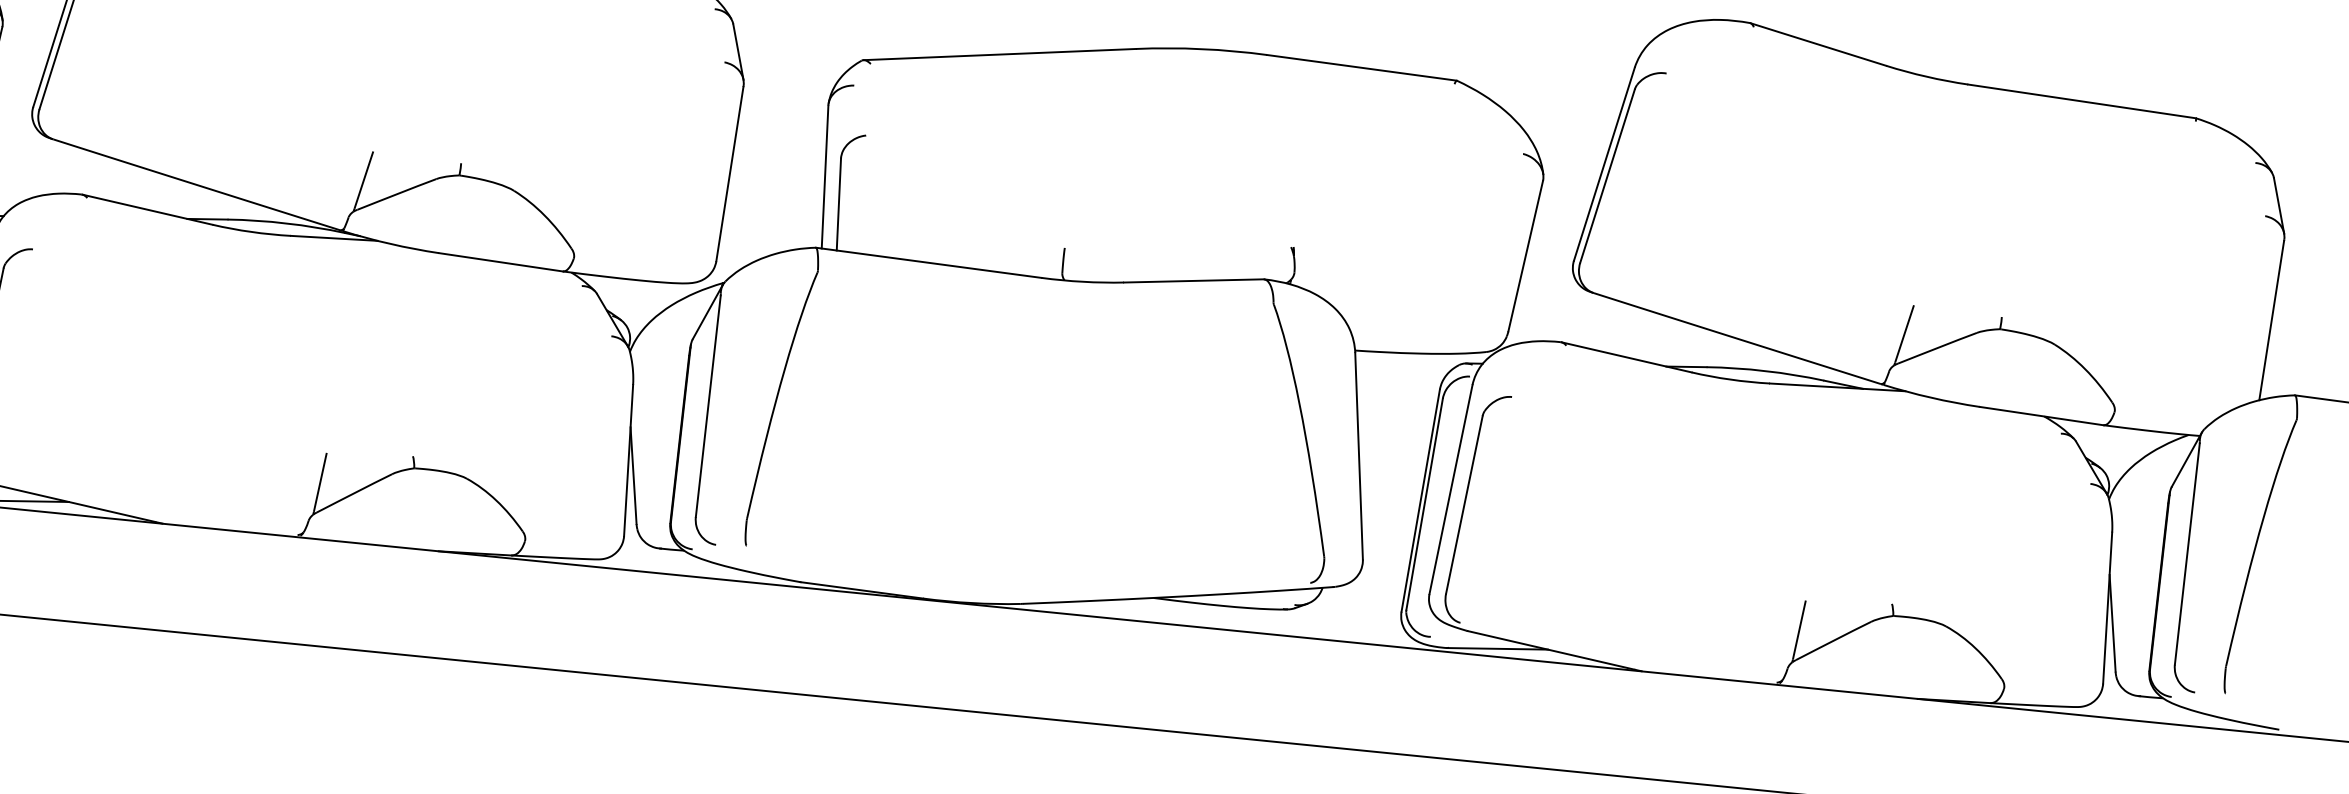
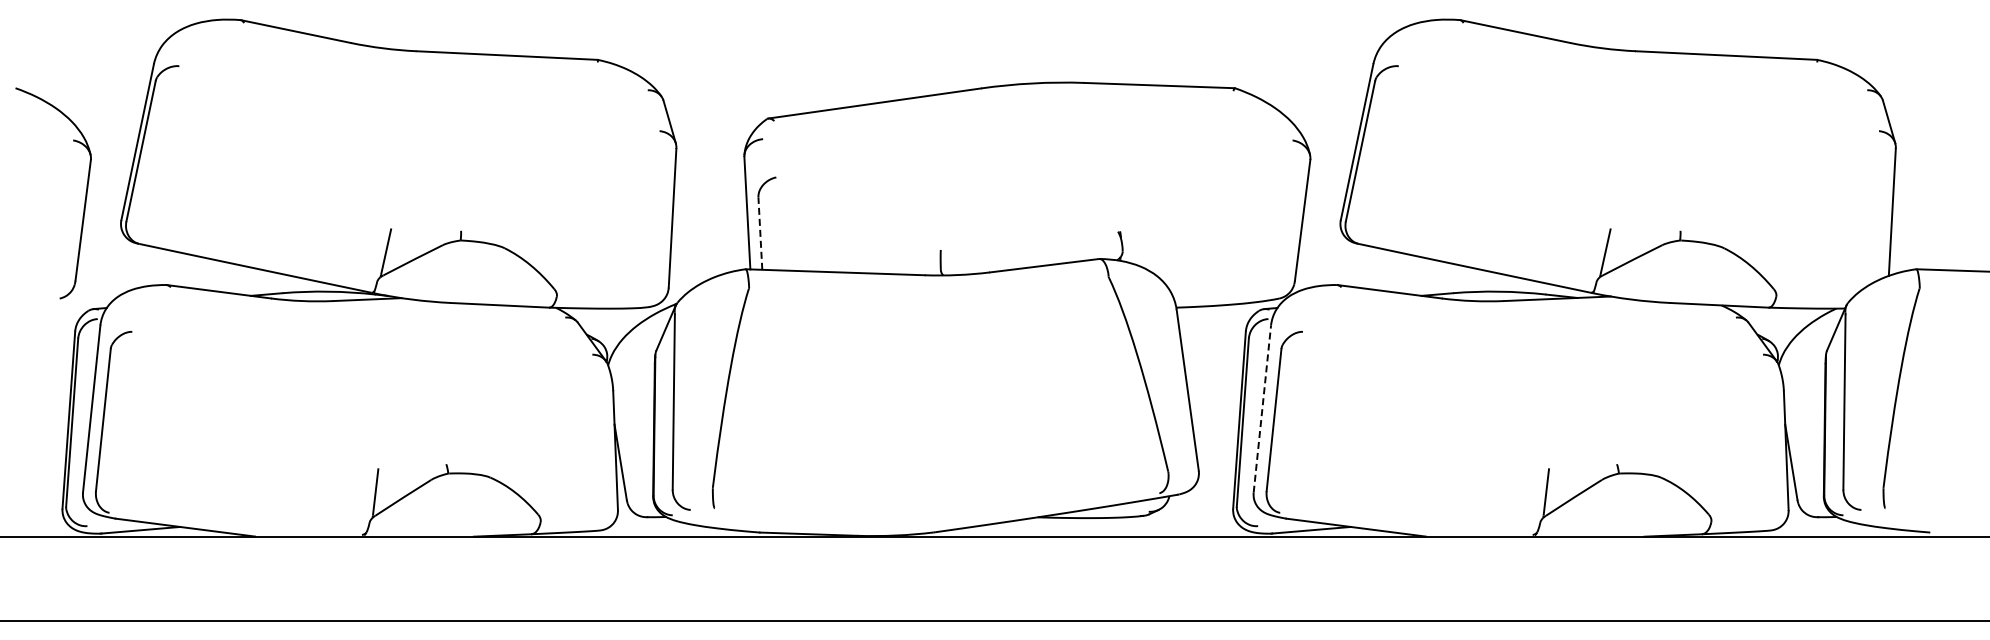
line: (839, 204) -> (760, 233), solid -> dashed
line: (1451, 488) -> (1262, 408), solid -> dashed

